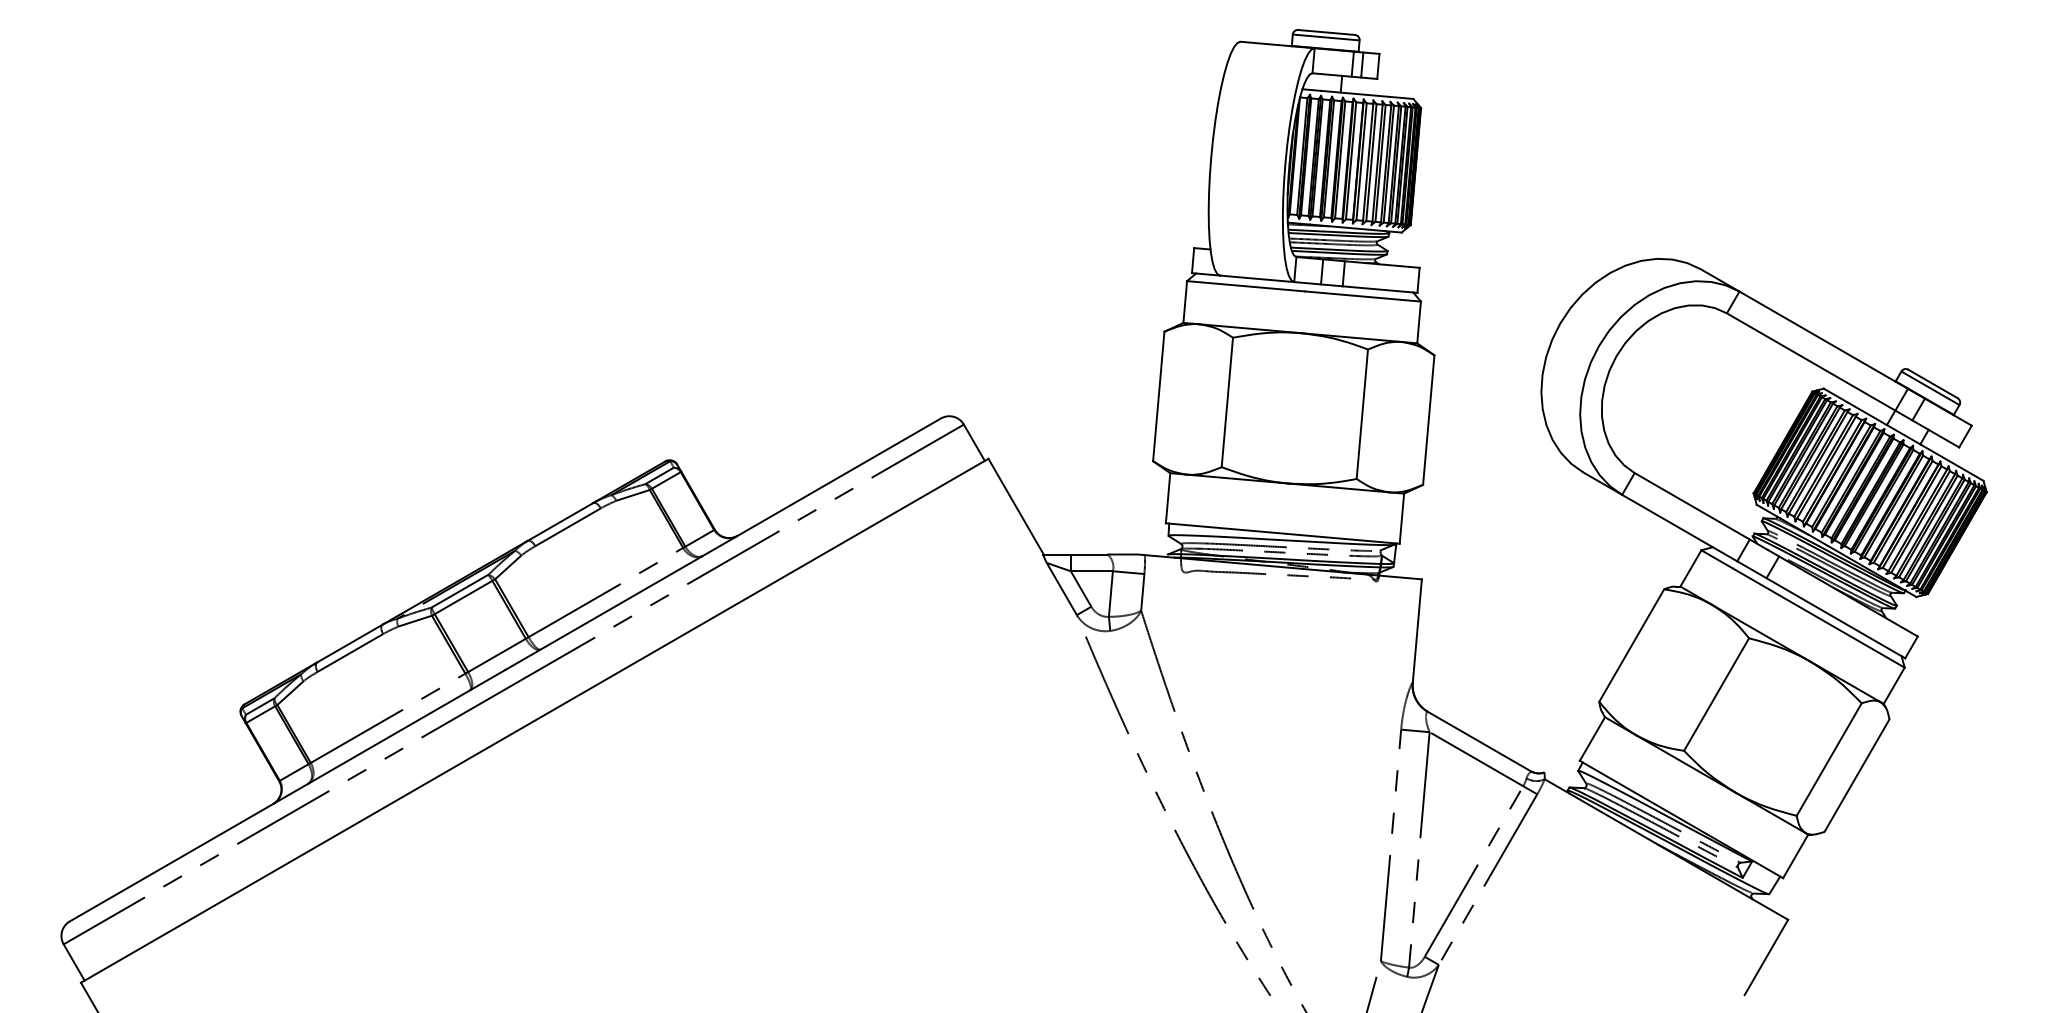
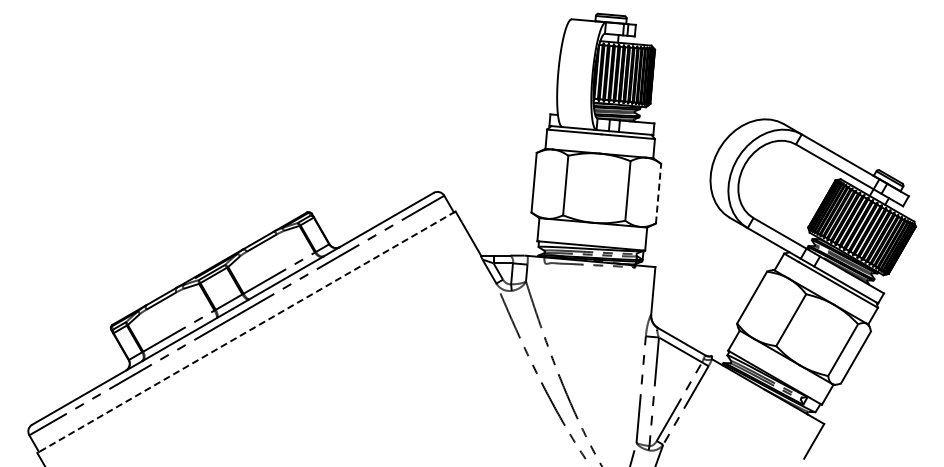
line: (1428, 419) -> (658, 193), solid -> dashed
line: (534, 721) -> (246, 332), solid -> dashed

